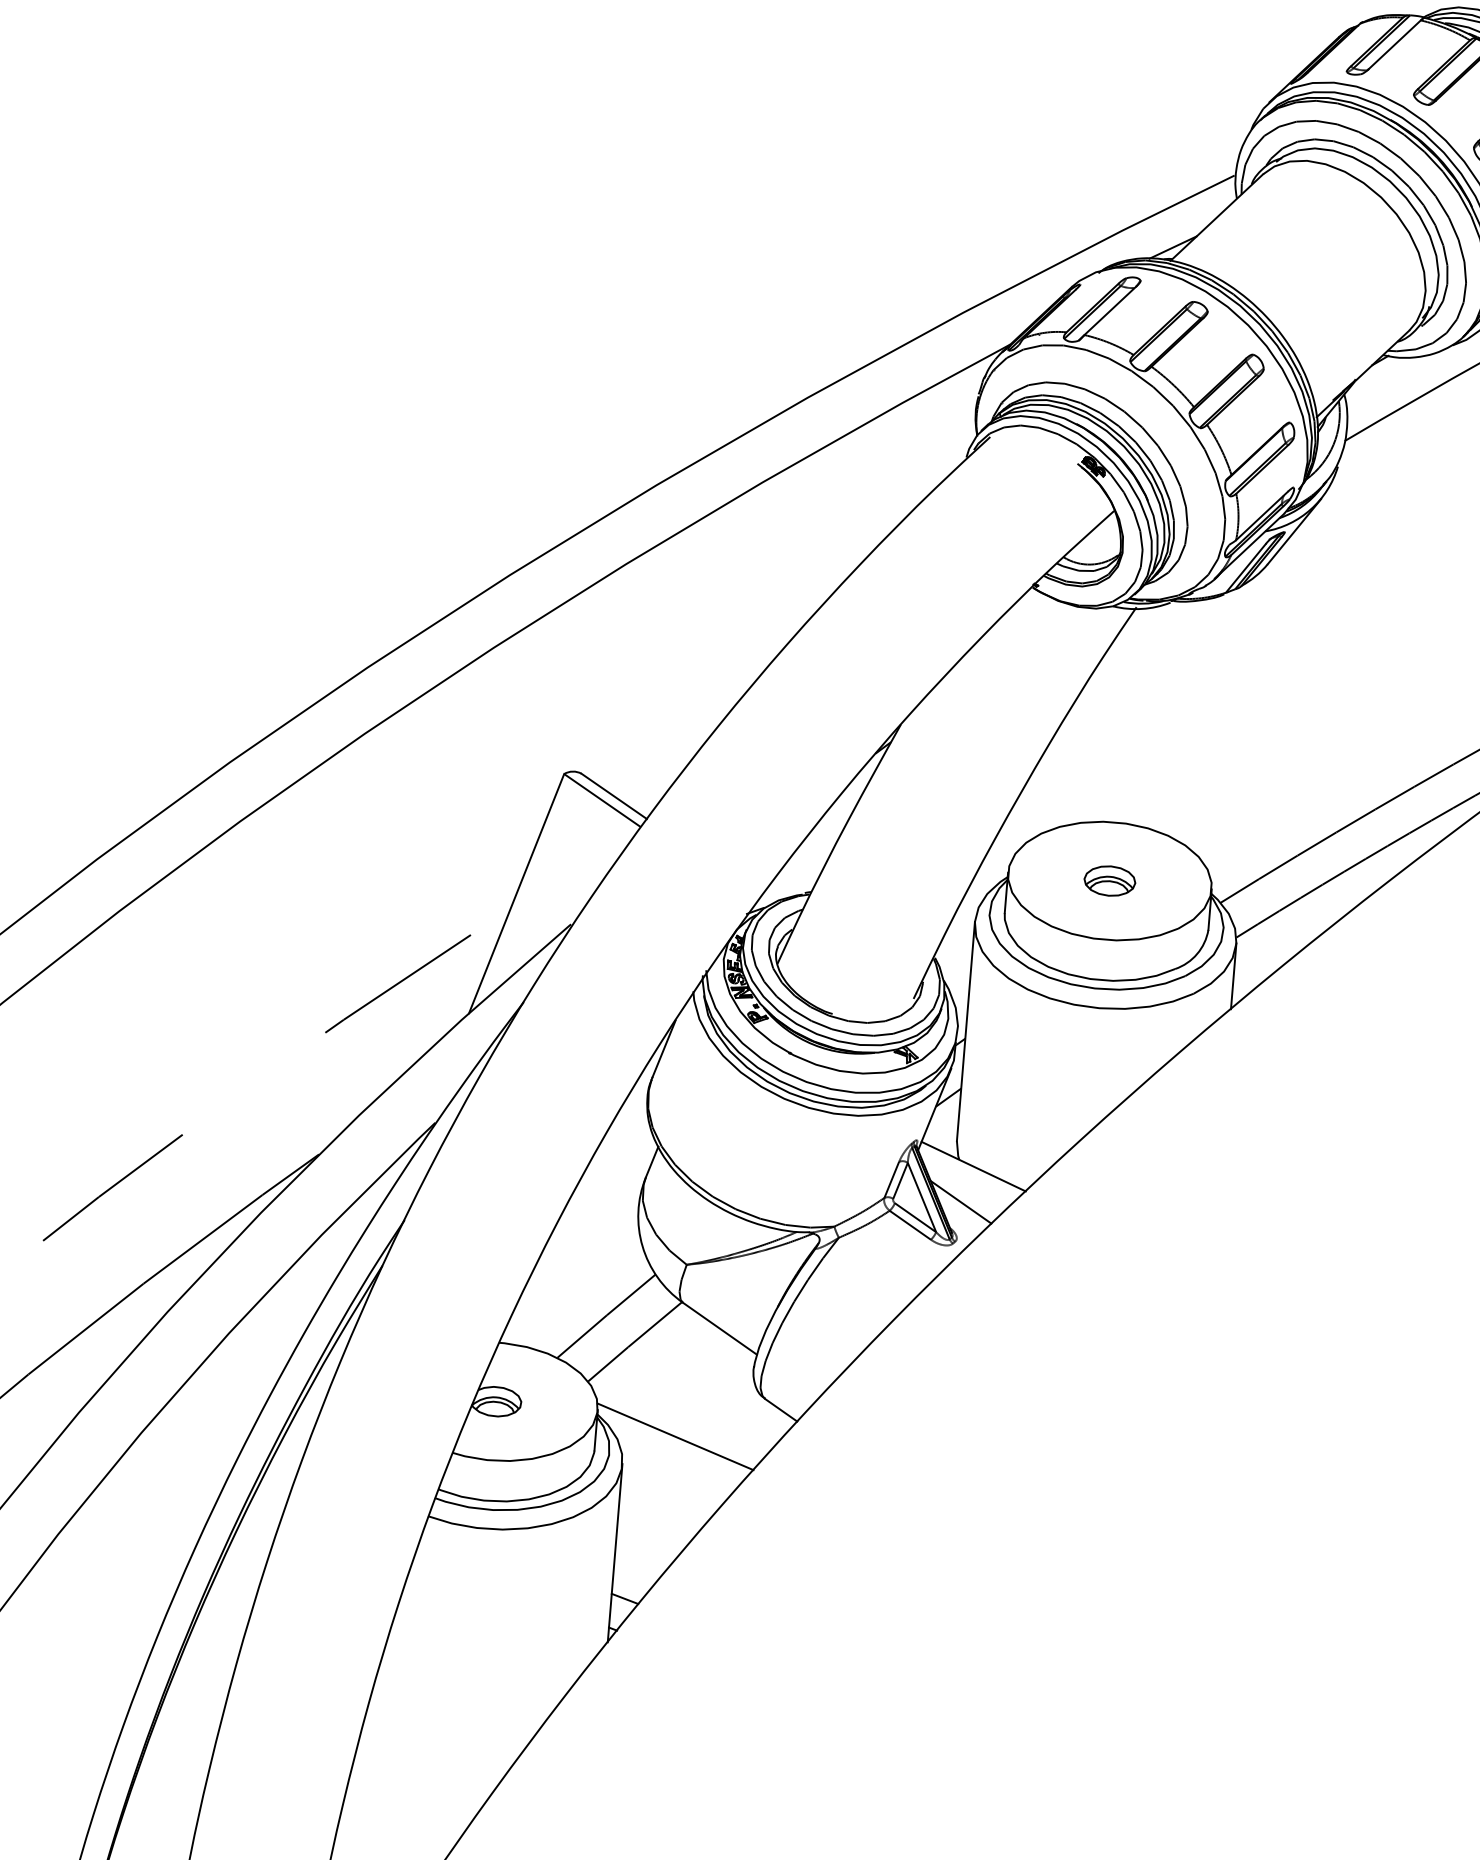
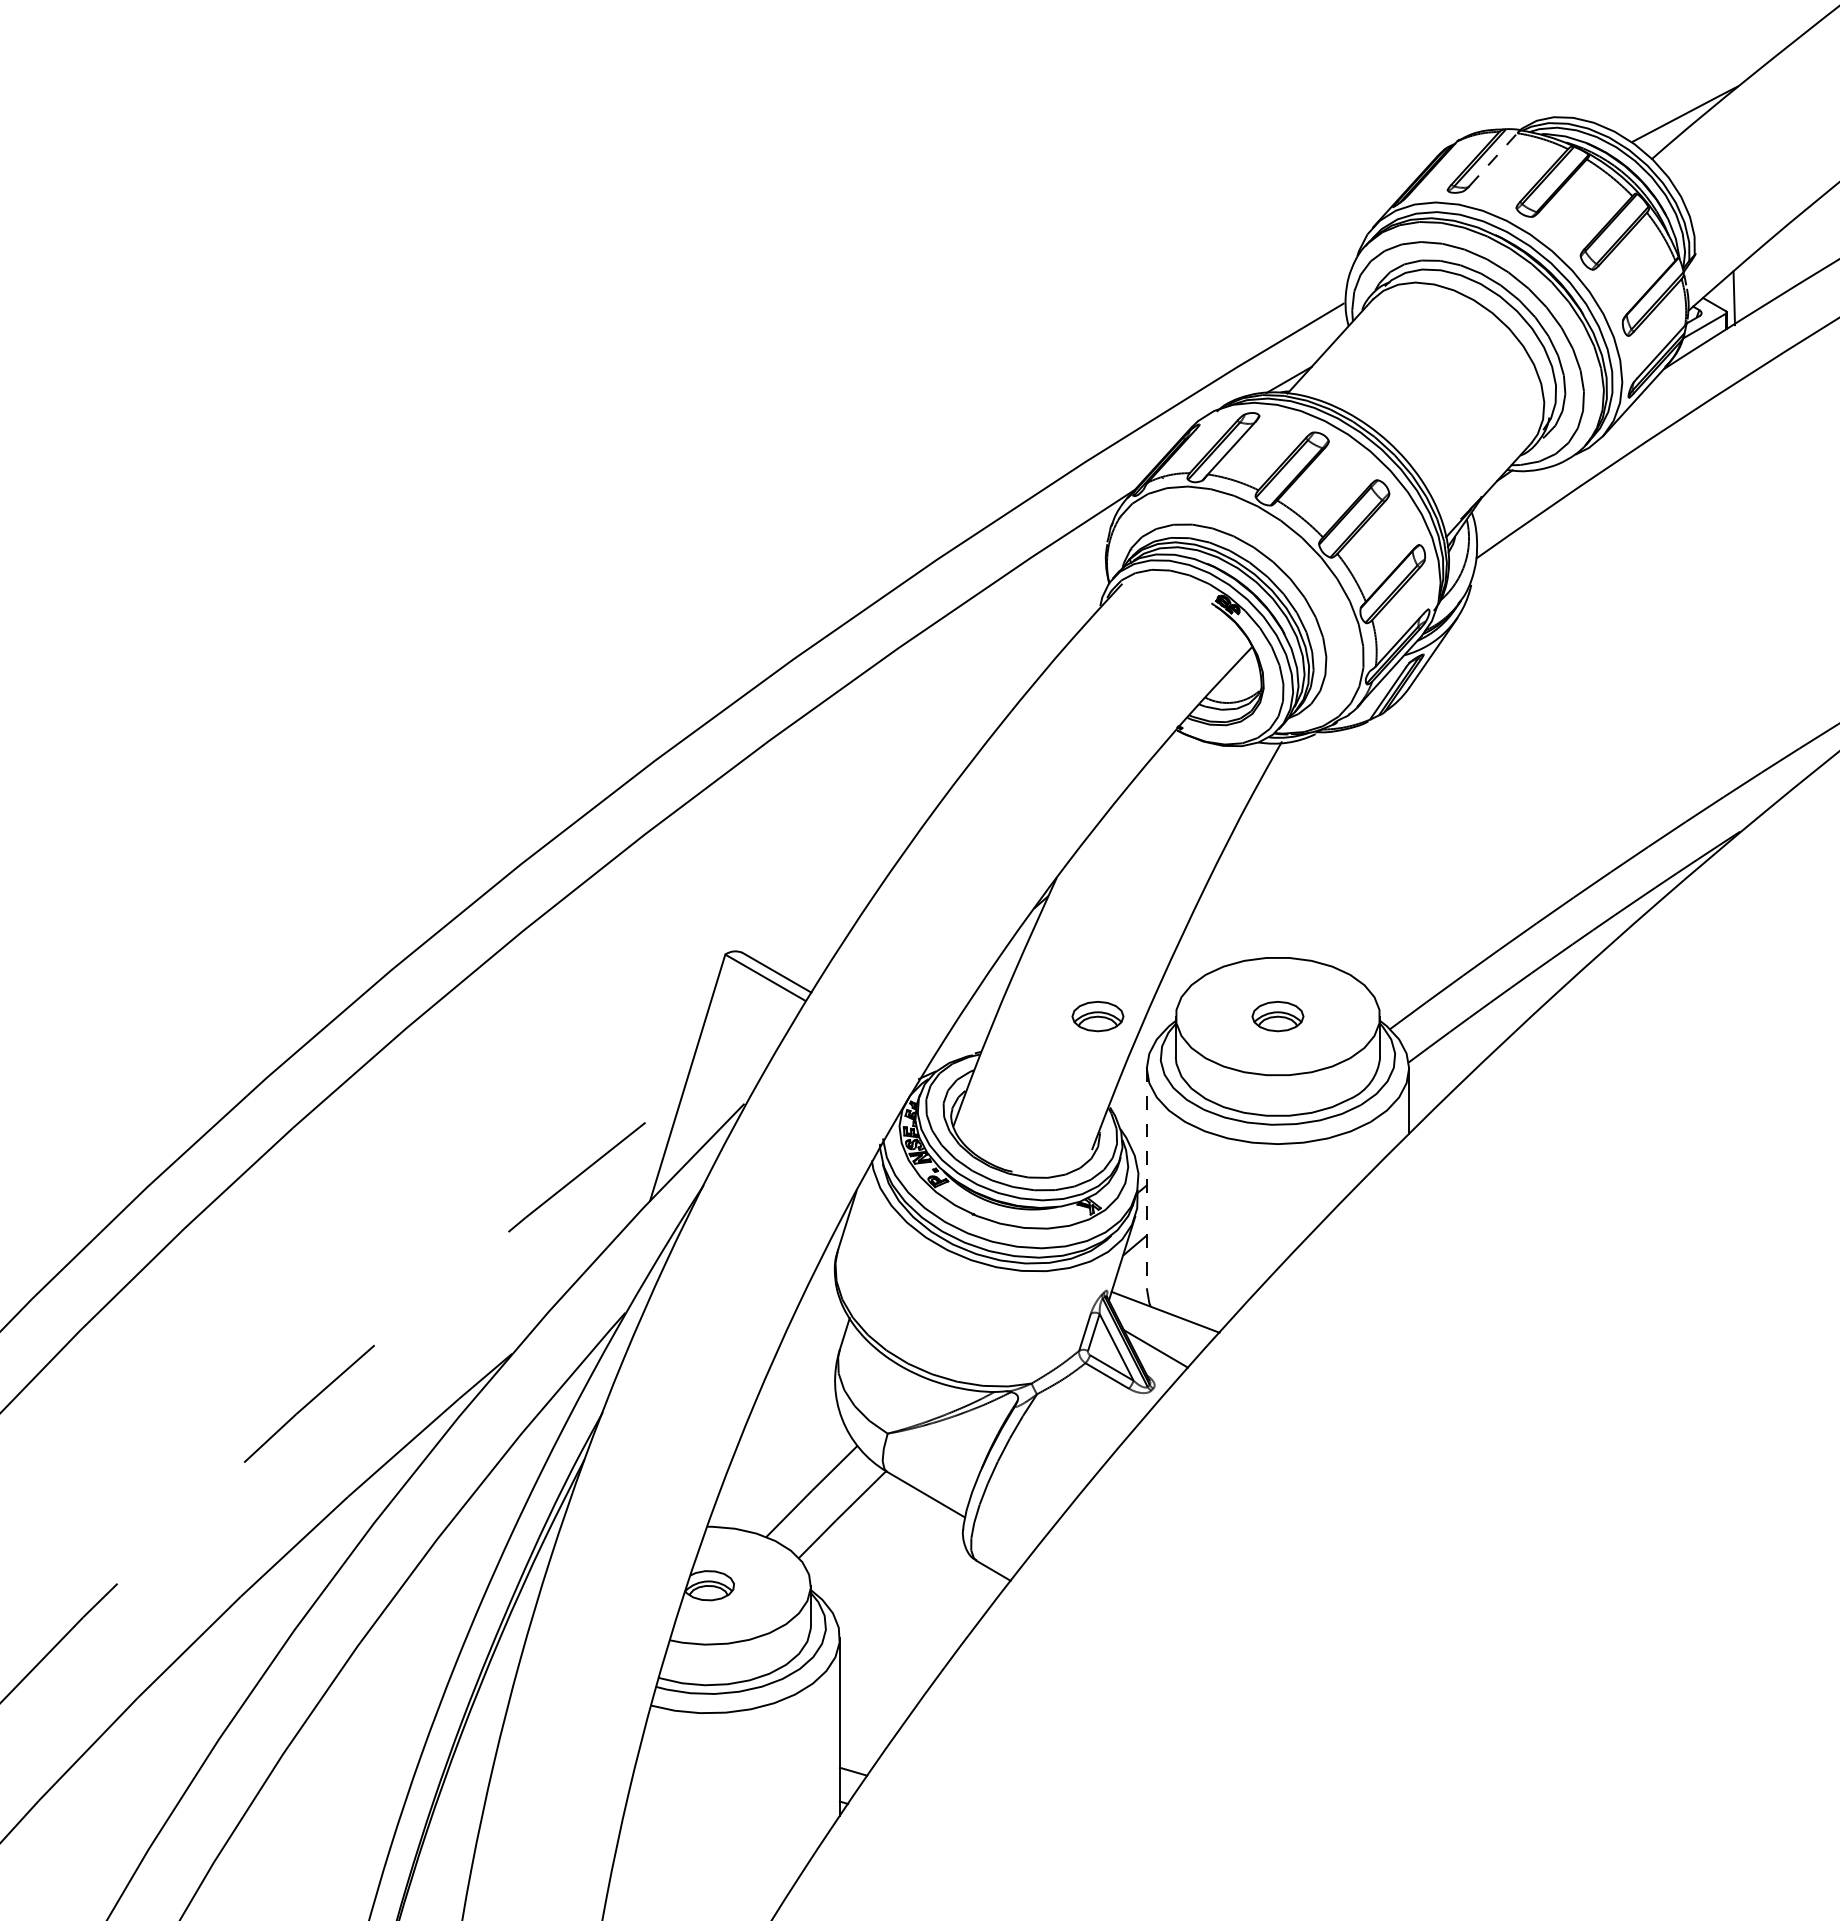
line: (1394, 44) -> (1493, 159), solid -> dashed
part: (930, 866) -> (1097, 1016), added
line: (965, 1031) -> (1146, 1178), solid -> dashed
line: (675, 1436) -> (890, 1605), removed

